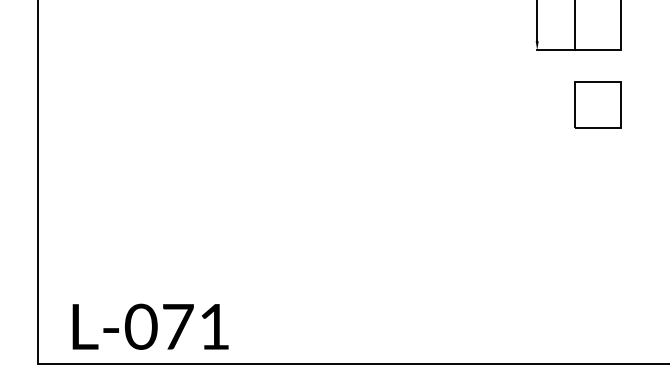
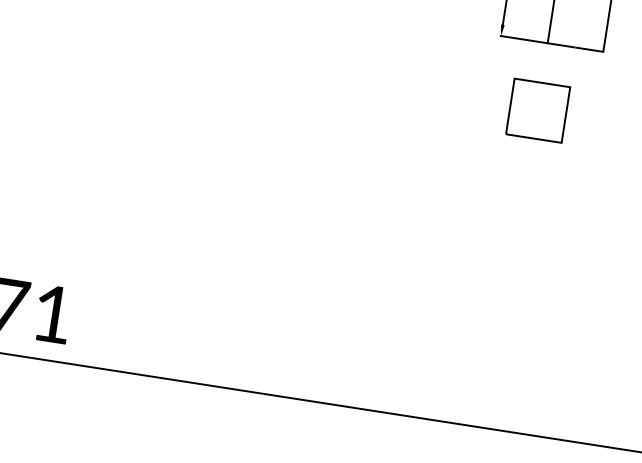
part: (597, 104) -> (537, 109), moved

